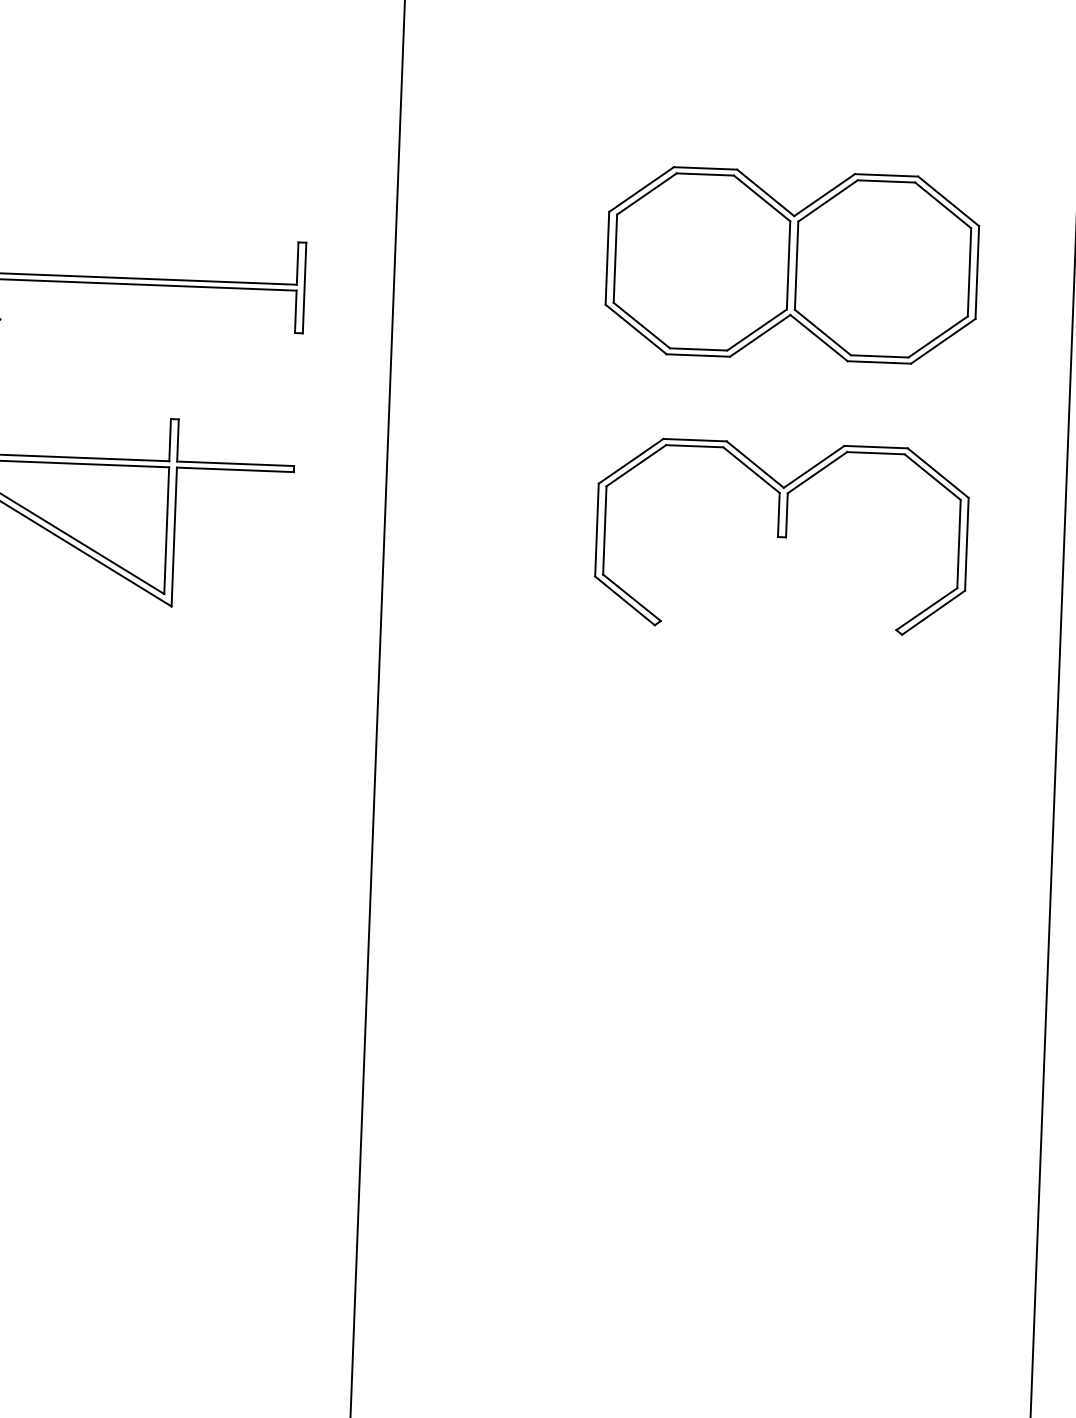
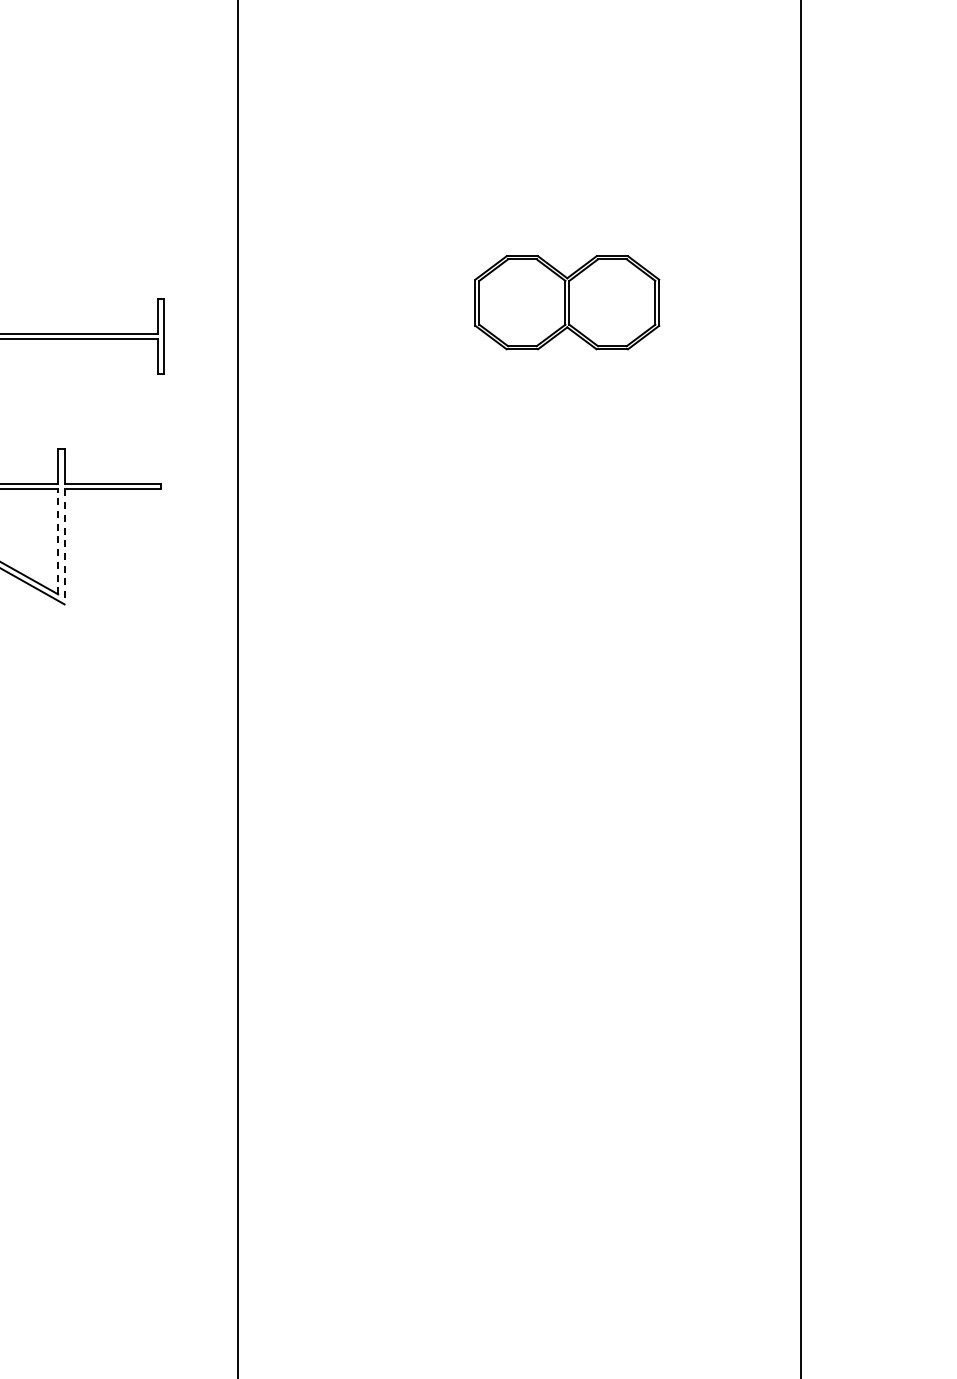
part: (792, 265) -> (567, 302), size x0.6
line: (167, 530) -> (58, 541), solid -> dashed
line: (174, 536) -> (64, 546), solid -> dashed
part: (781, 536) -> (566, 527), removed

